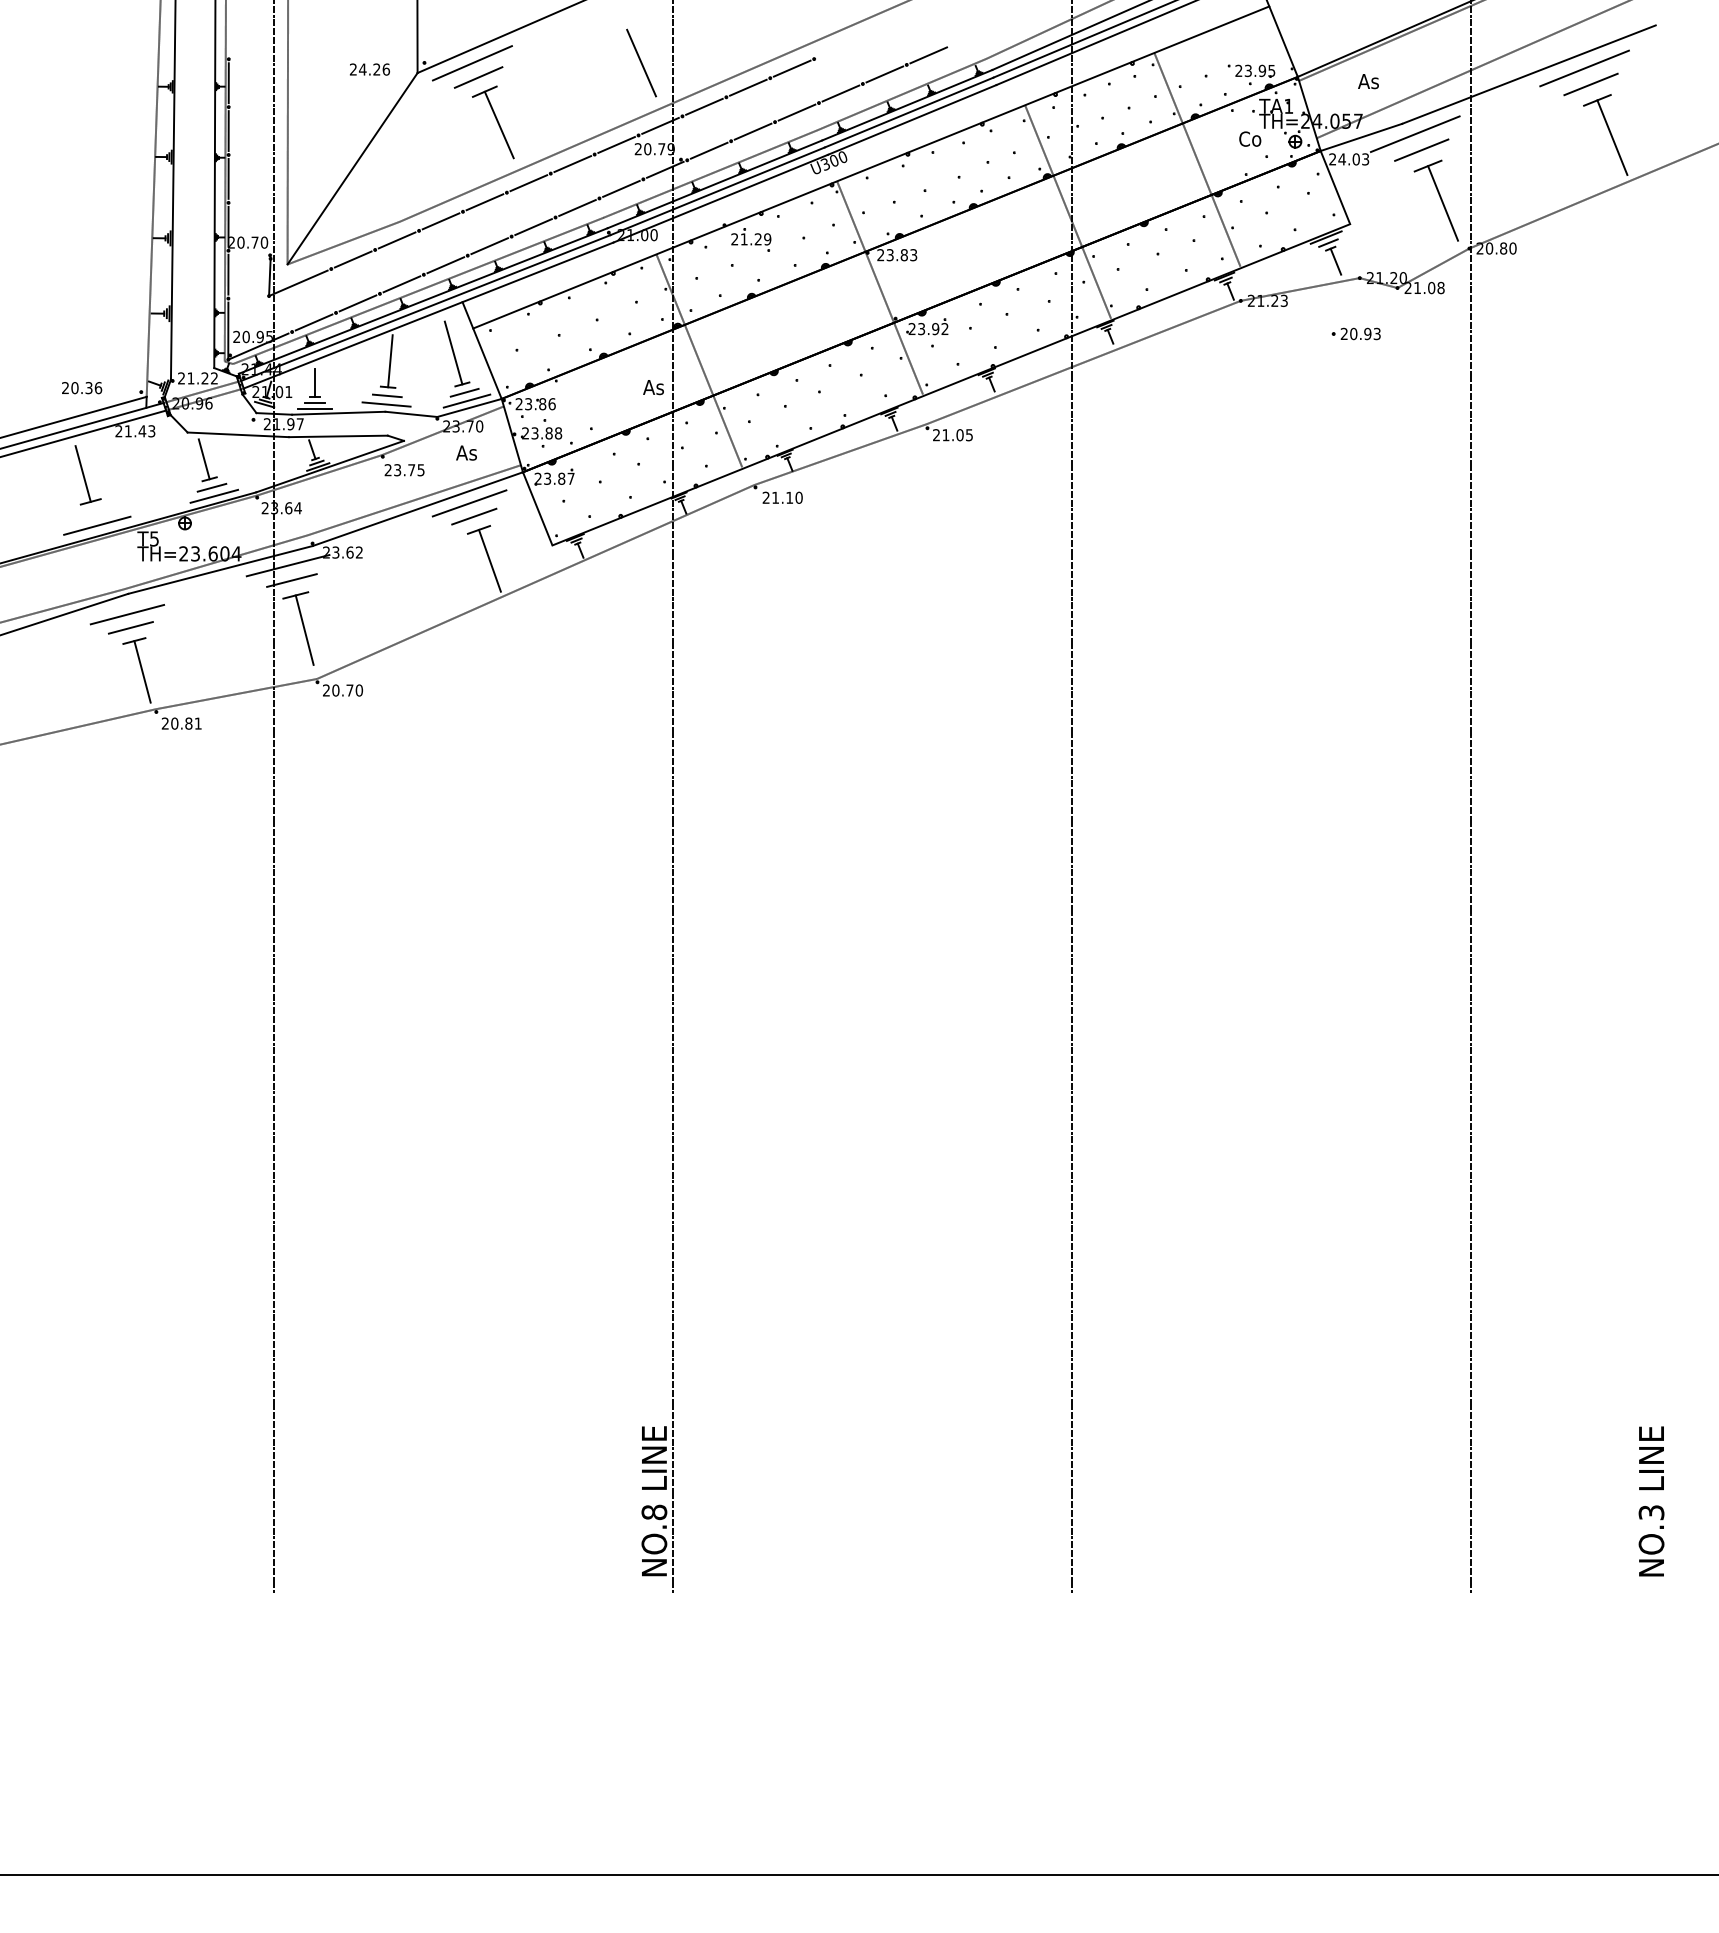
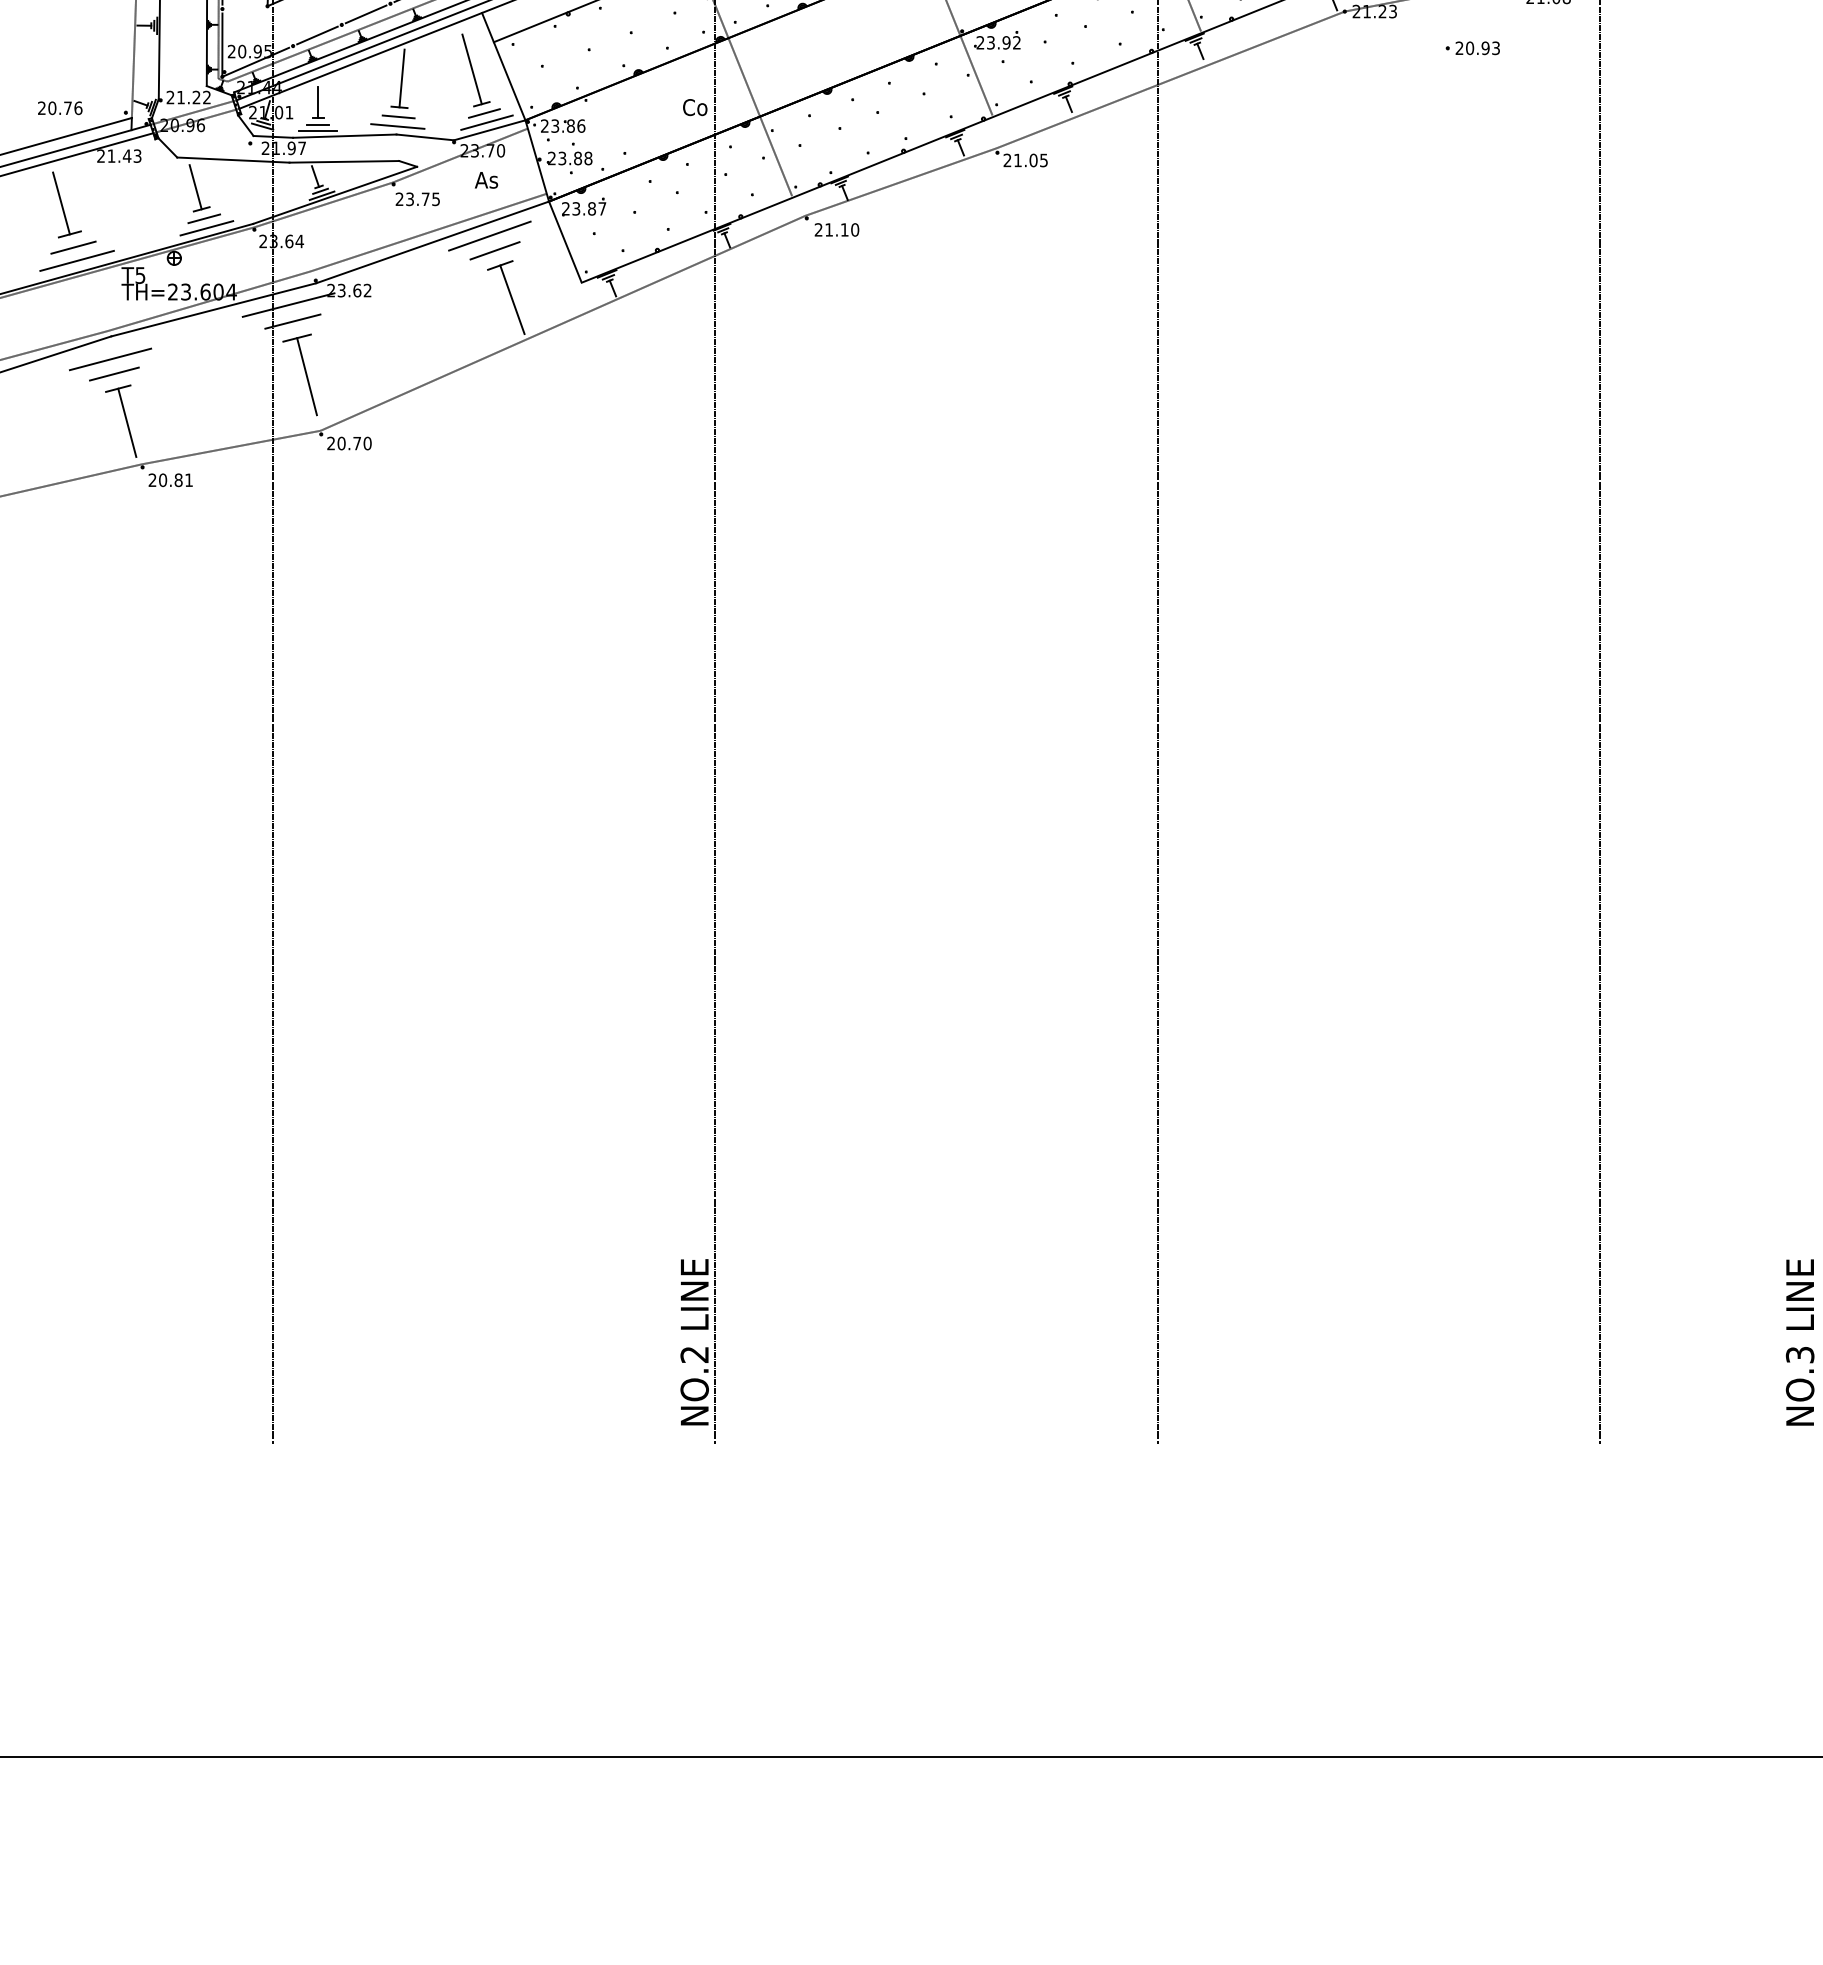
text: (654, 387) -> (694, 107), As -> Co
text: (88, 388) -> (67, 108), 20.36 -> 20.76
line: (93, 513) -> (72, 247), added
text: (654, 1512) -> (694, 1354), NO.8 -> NO.2

